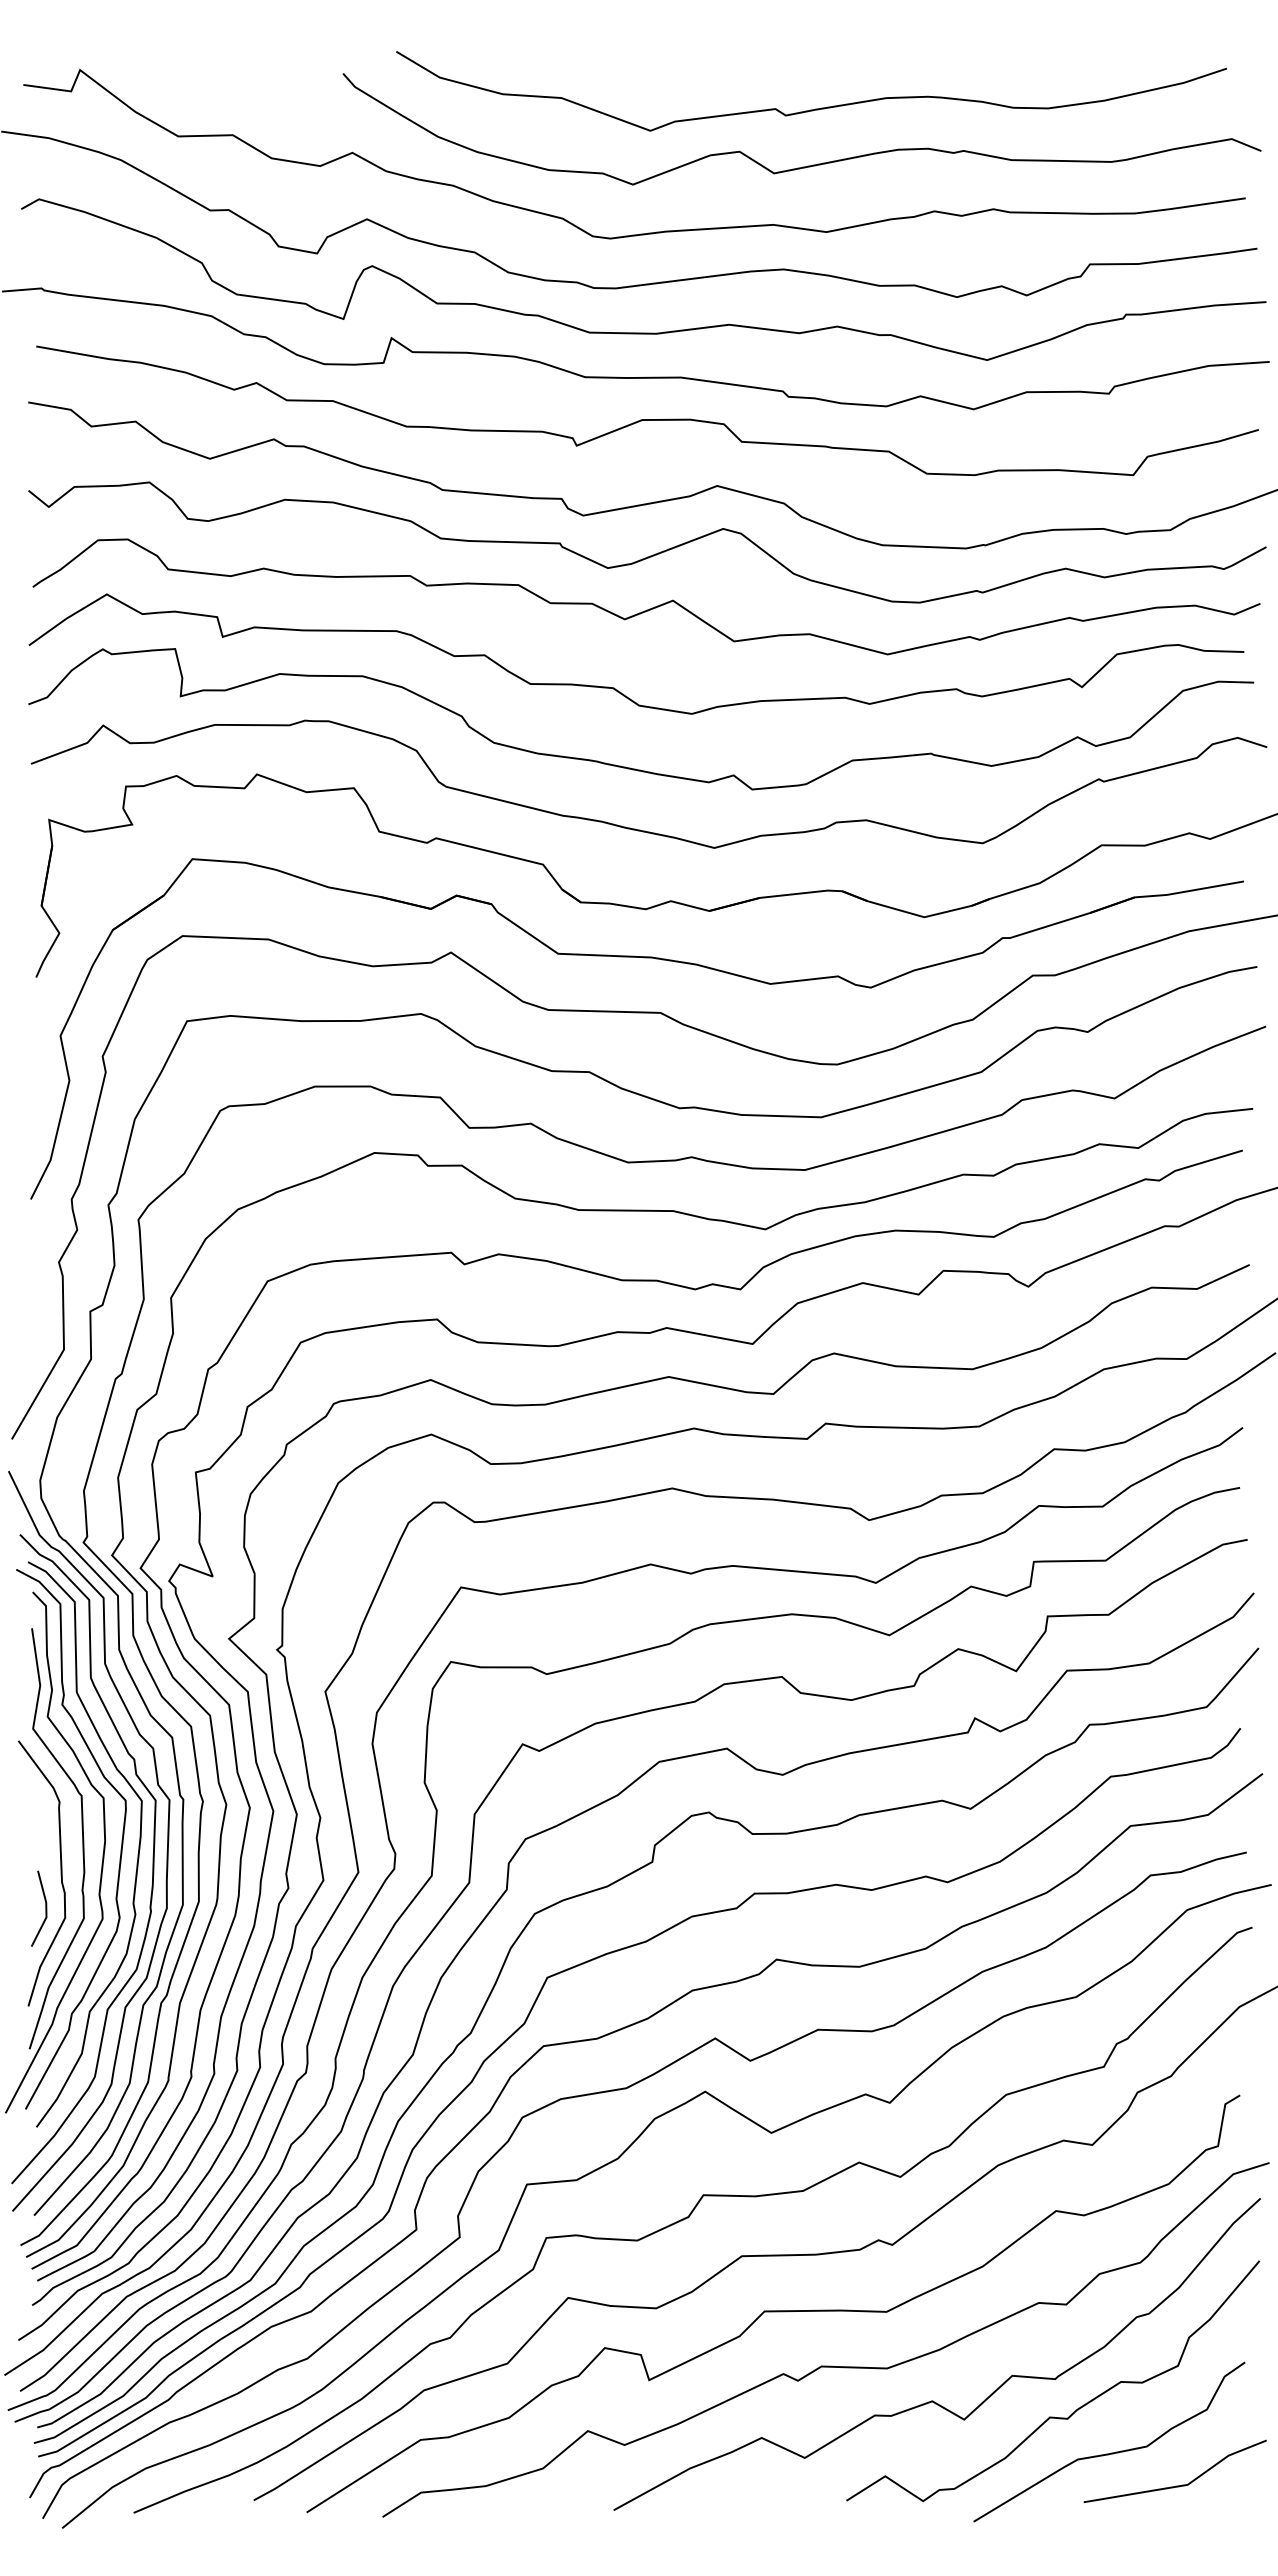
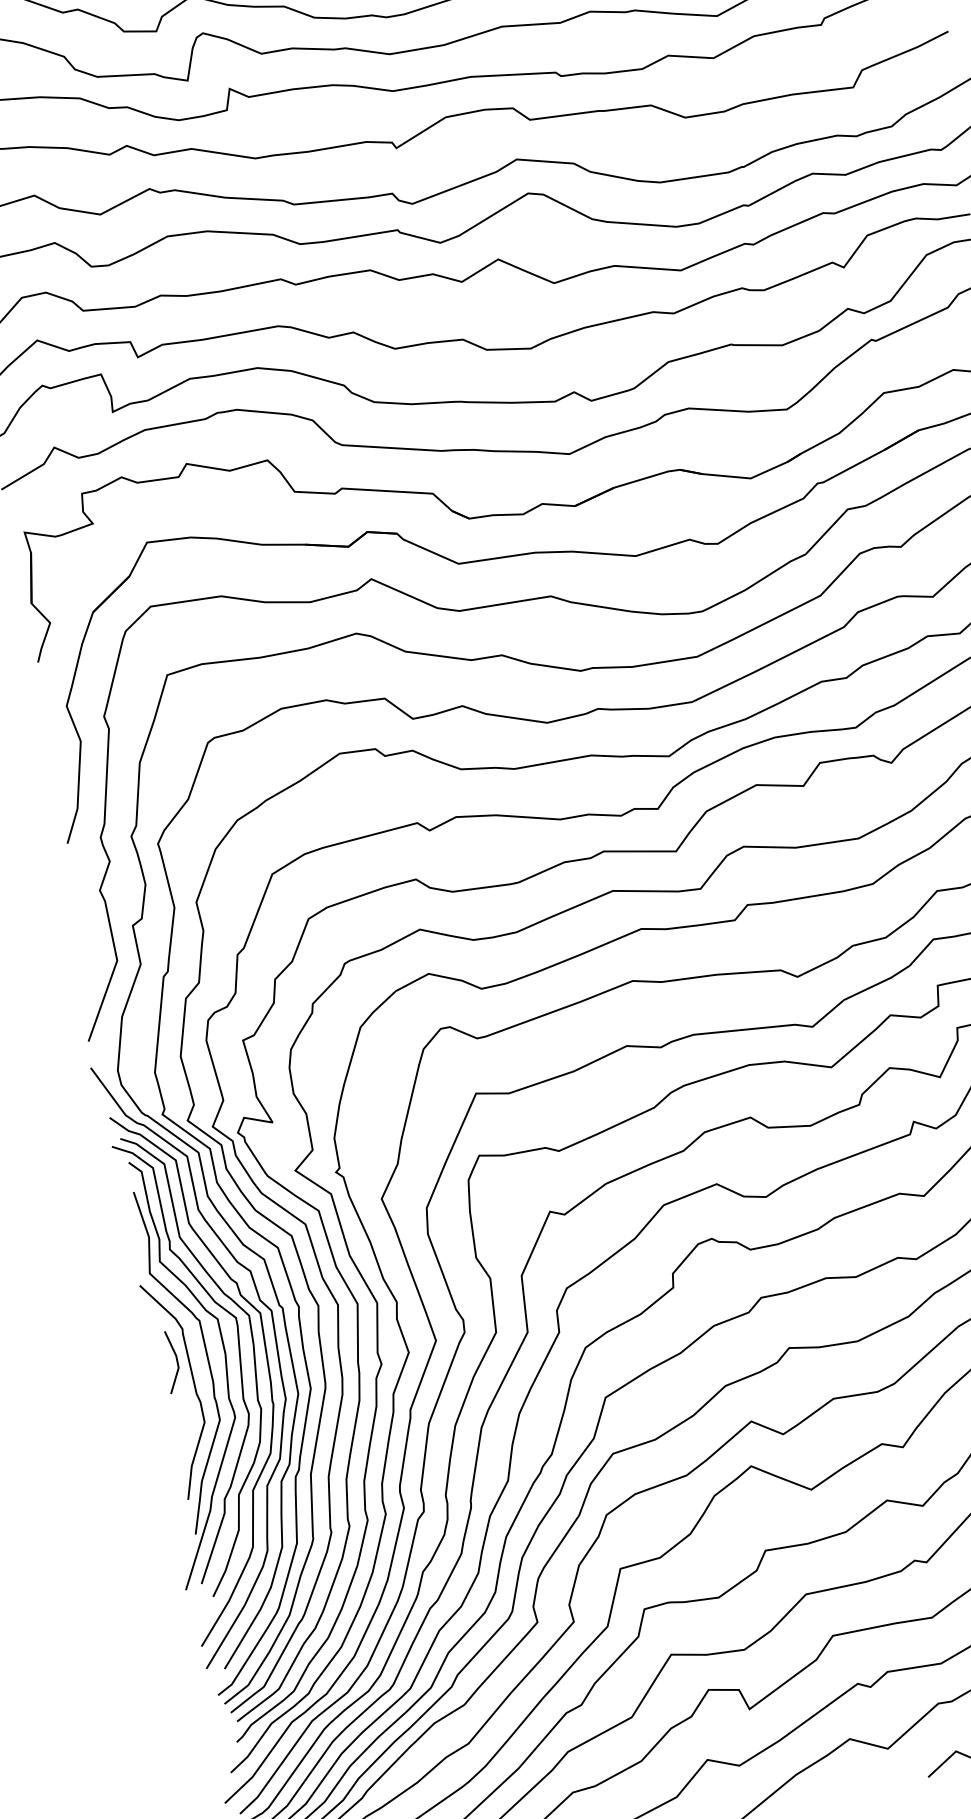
line: (45, 1908) -> (176, 1360), moved

